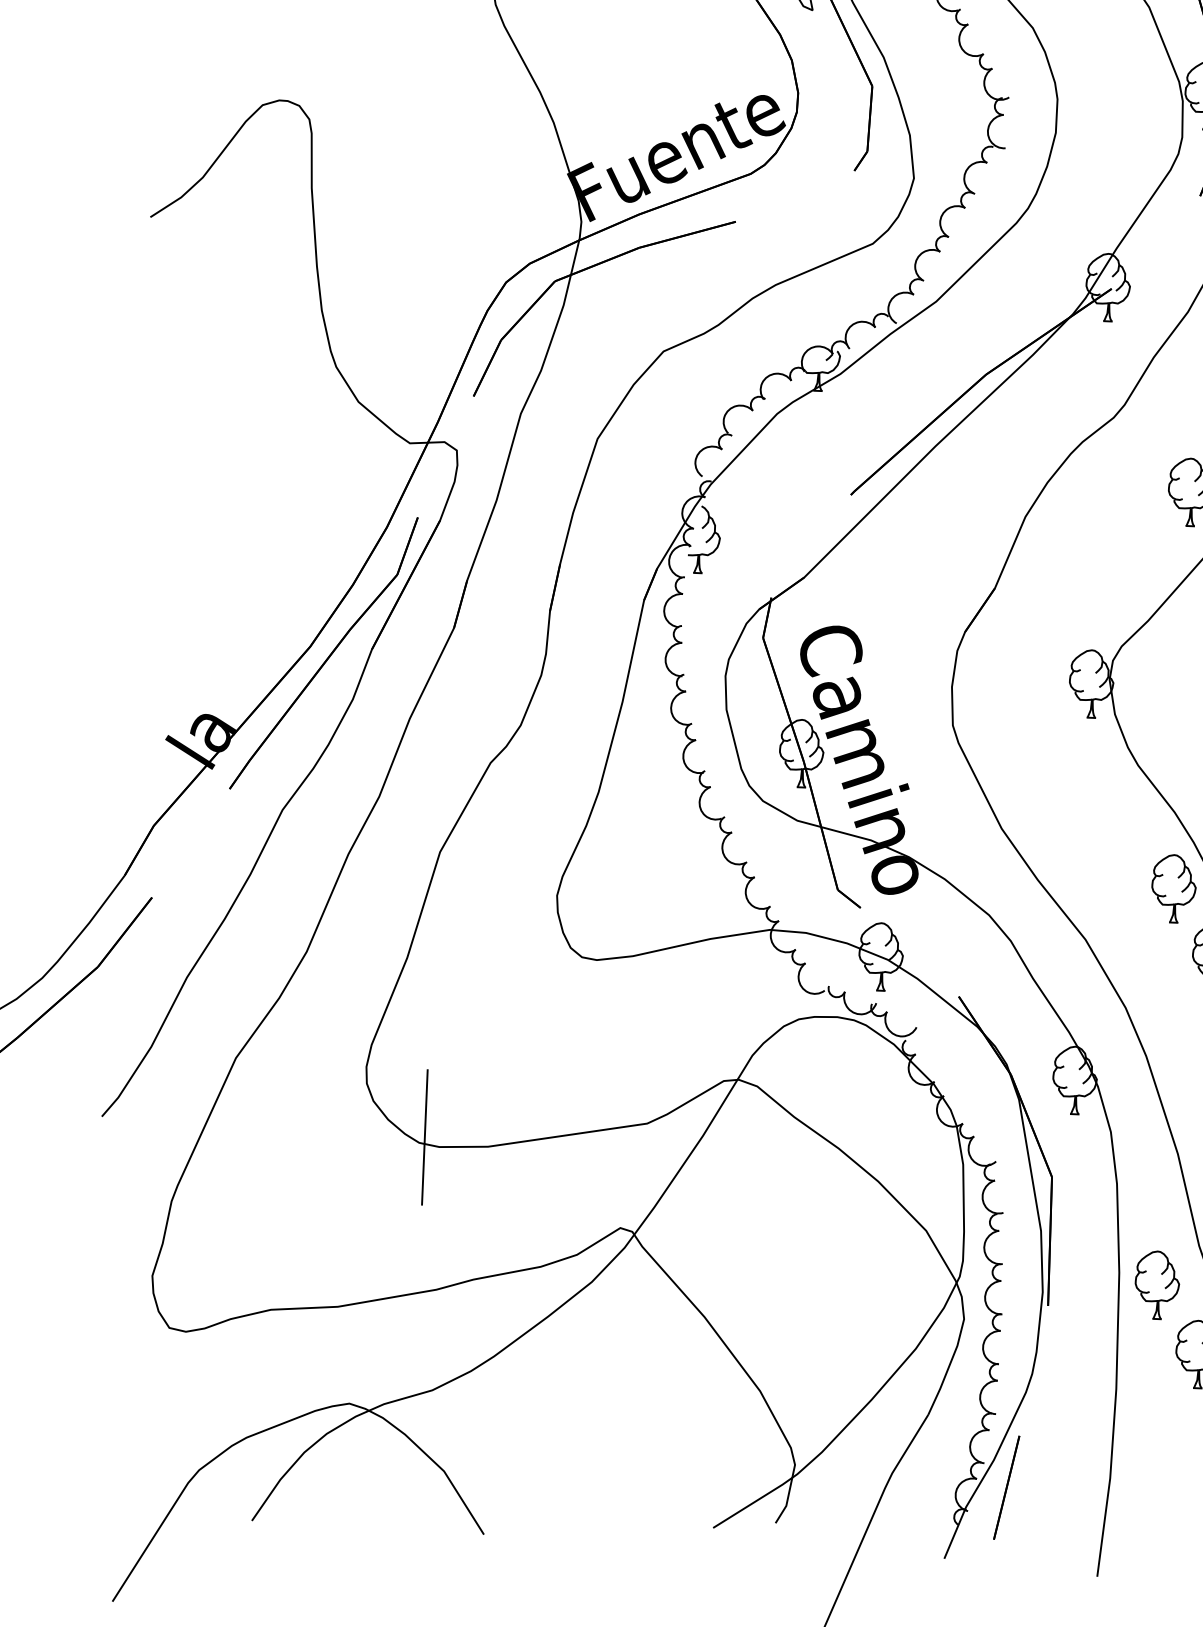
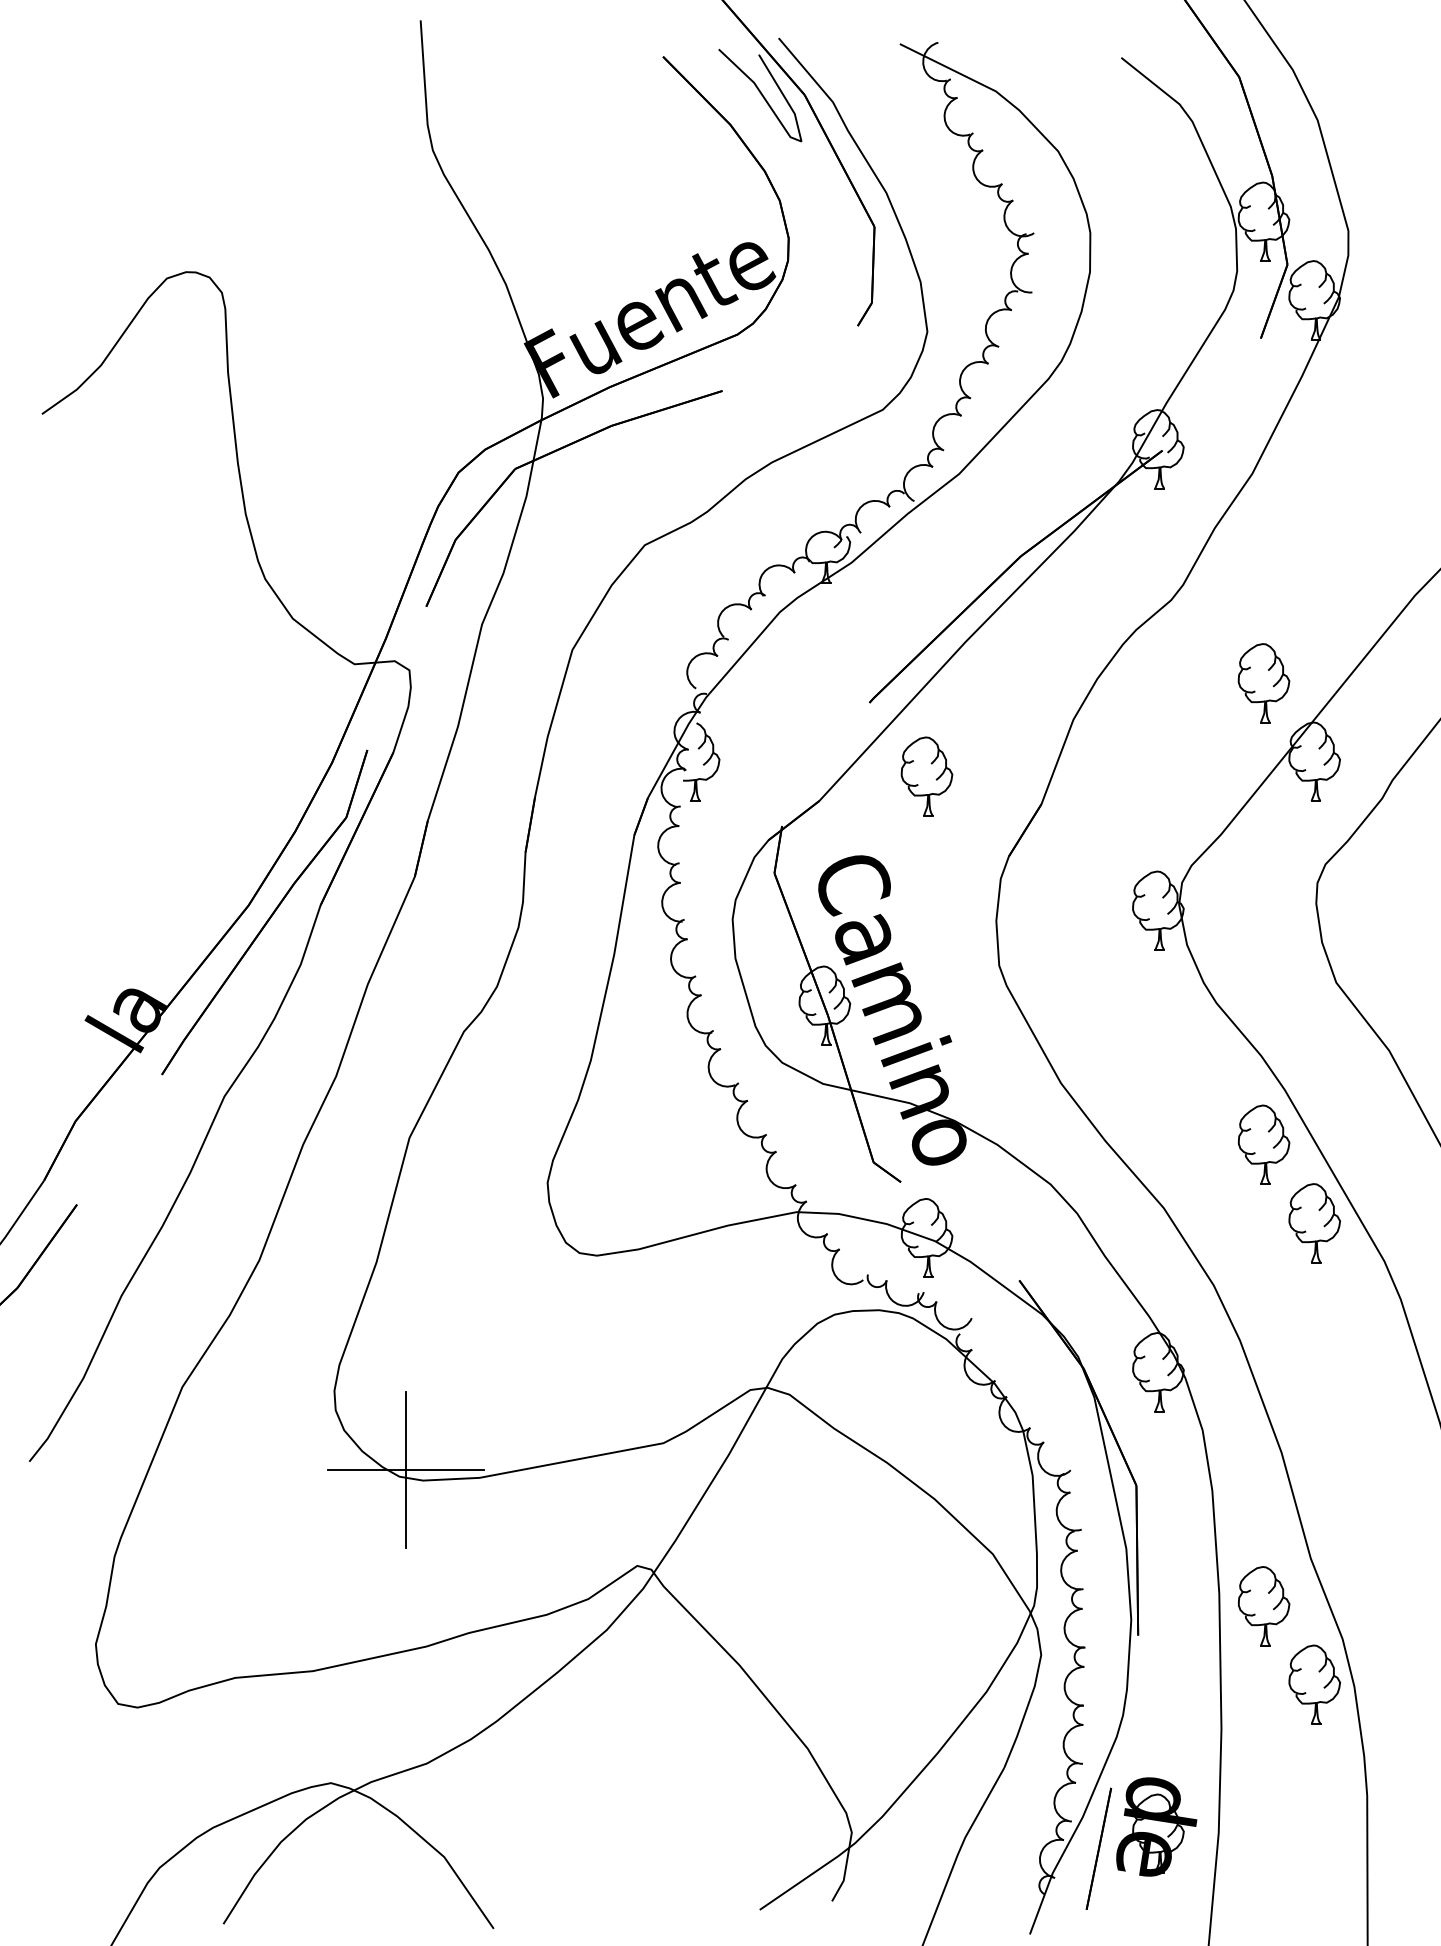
part: (897, 560) -> (926, 776), added
line: (424, 1137) -> (405, 1470), added
part: (1056, 1470) -> (1156, 1826), added

